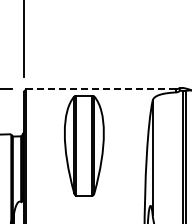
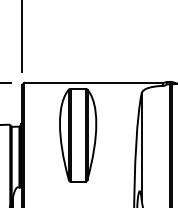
line: (101, 89) -> (94, 83), dashed -> solid

